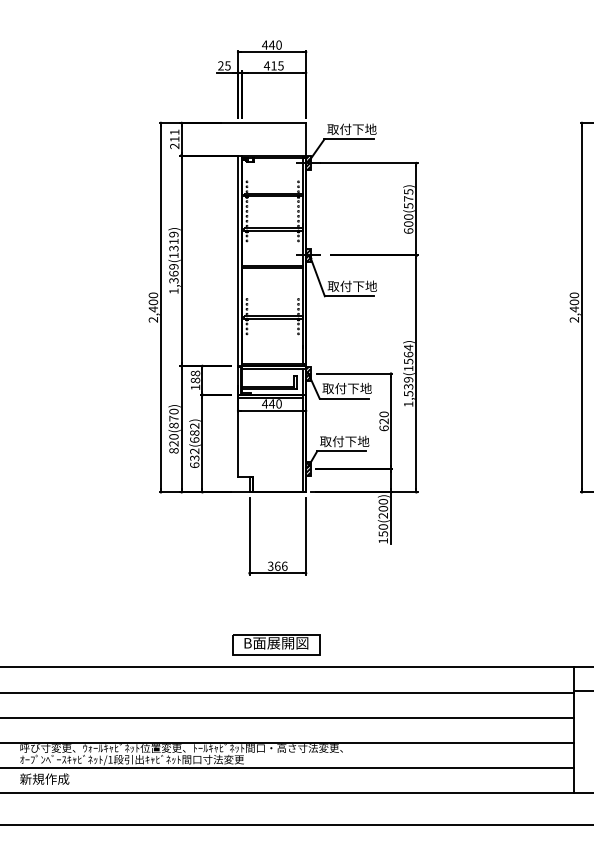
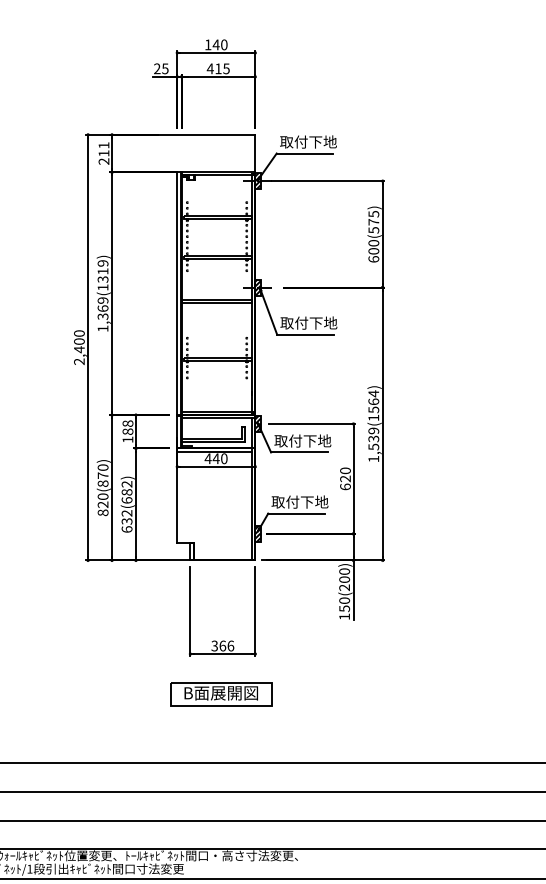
text: (265, 44) -> (208, 44), 440 -> 140
part: (276, 644) -> (221, 694), moved

